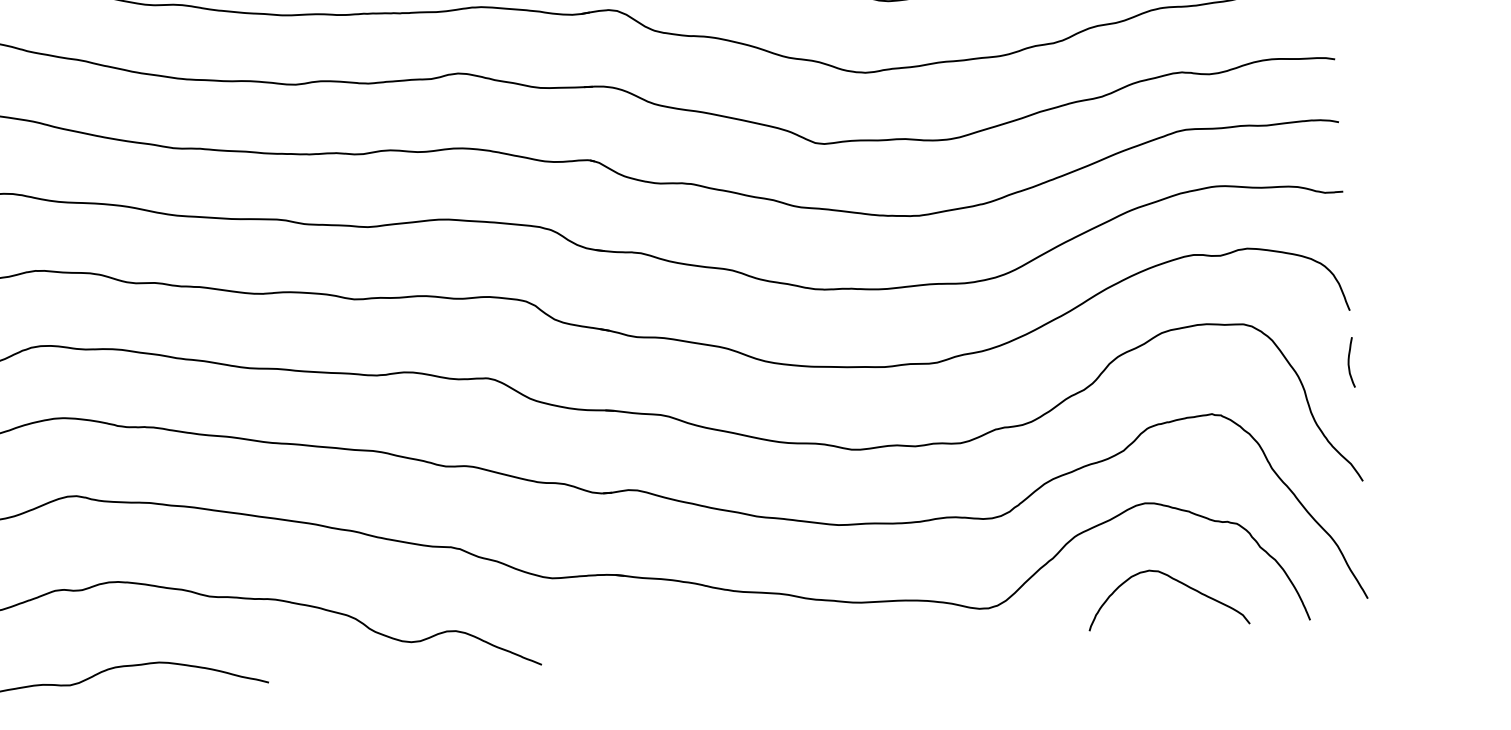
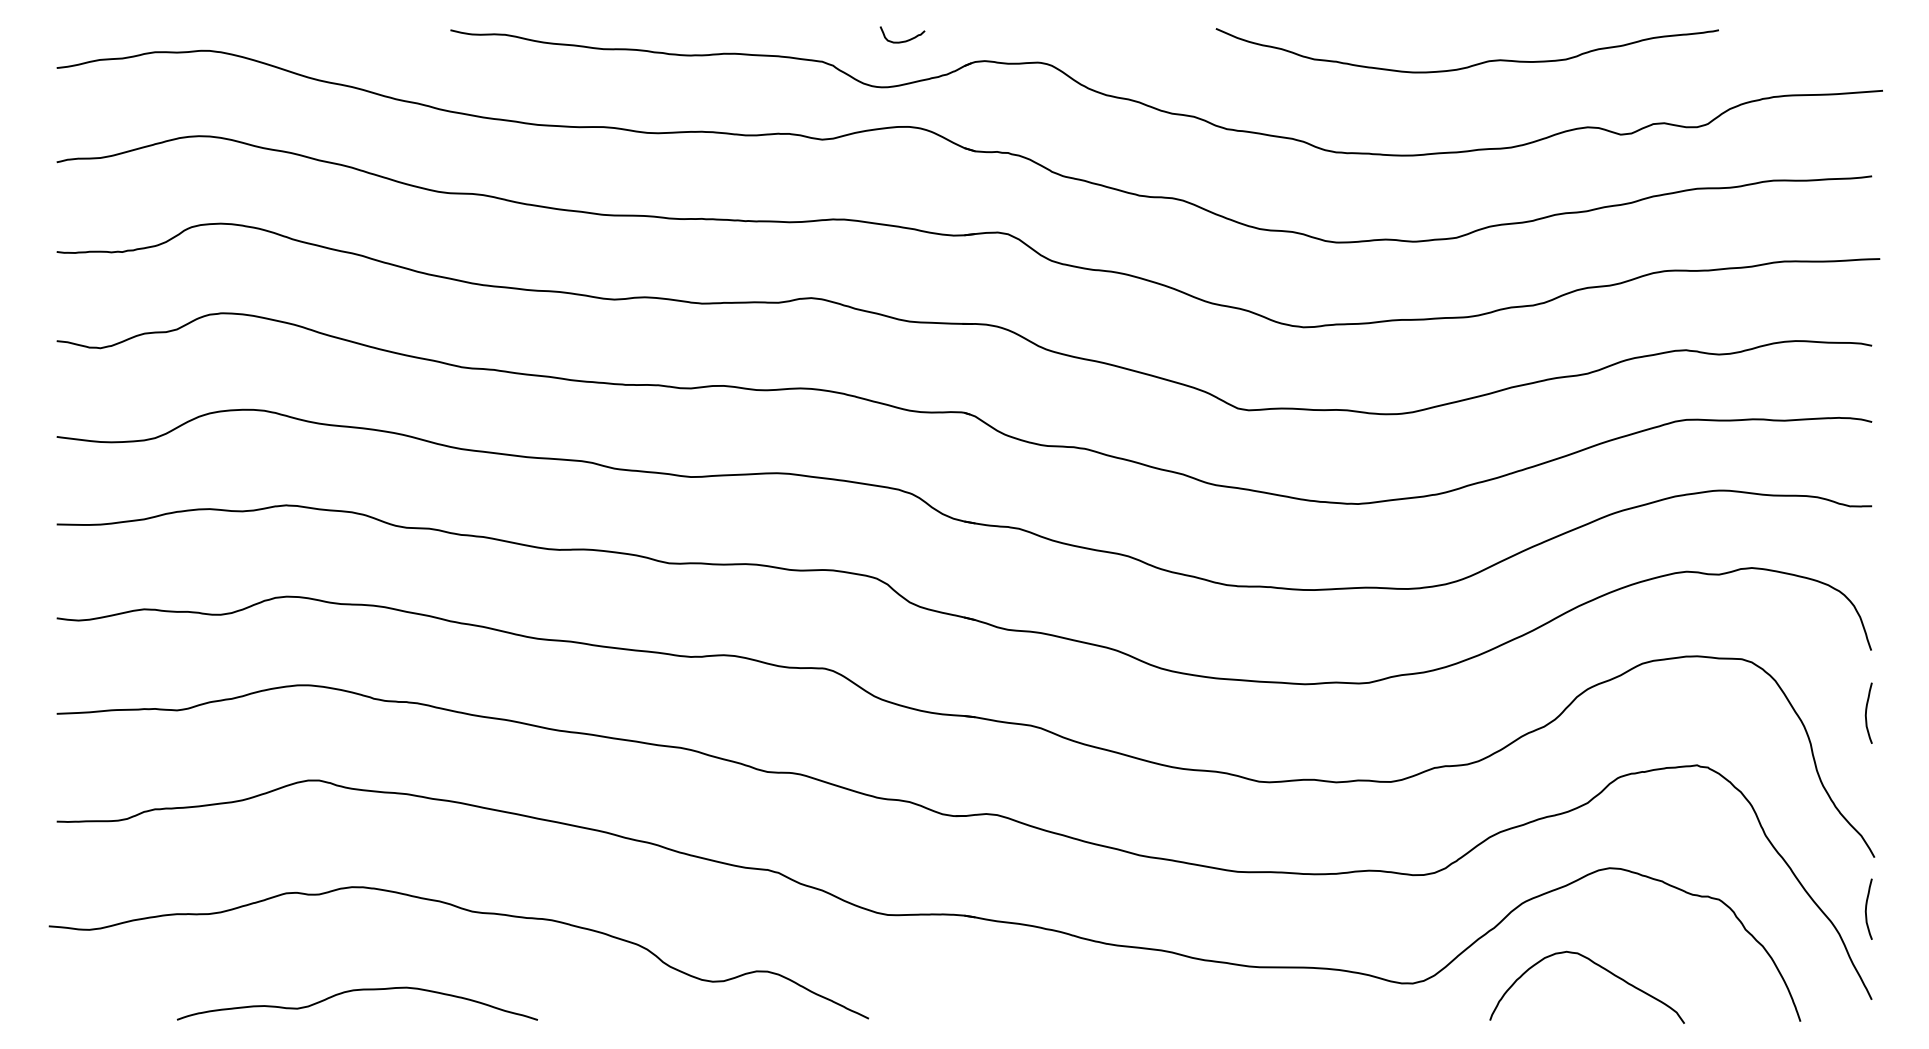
curve: (1358, 523) -> (1866, 908), added
curve: (1174, 580) -> (1596, 965), moved

